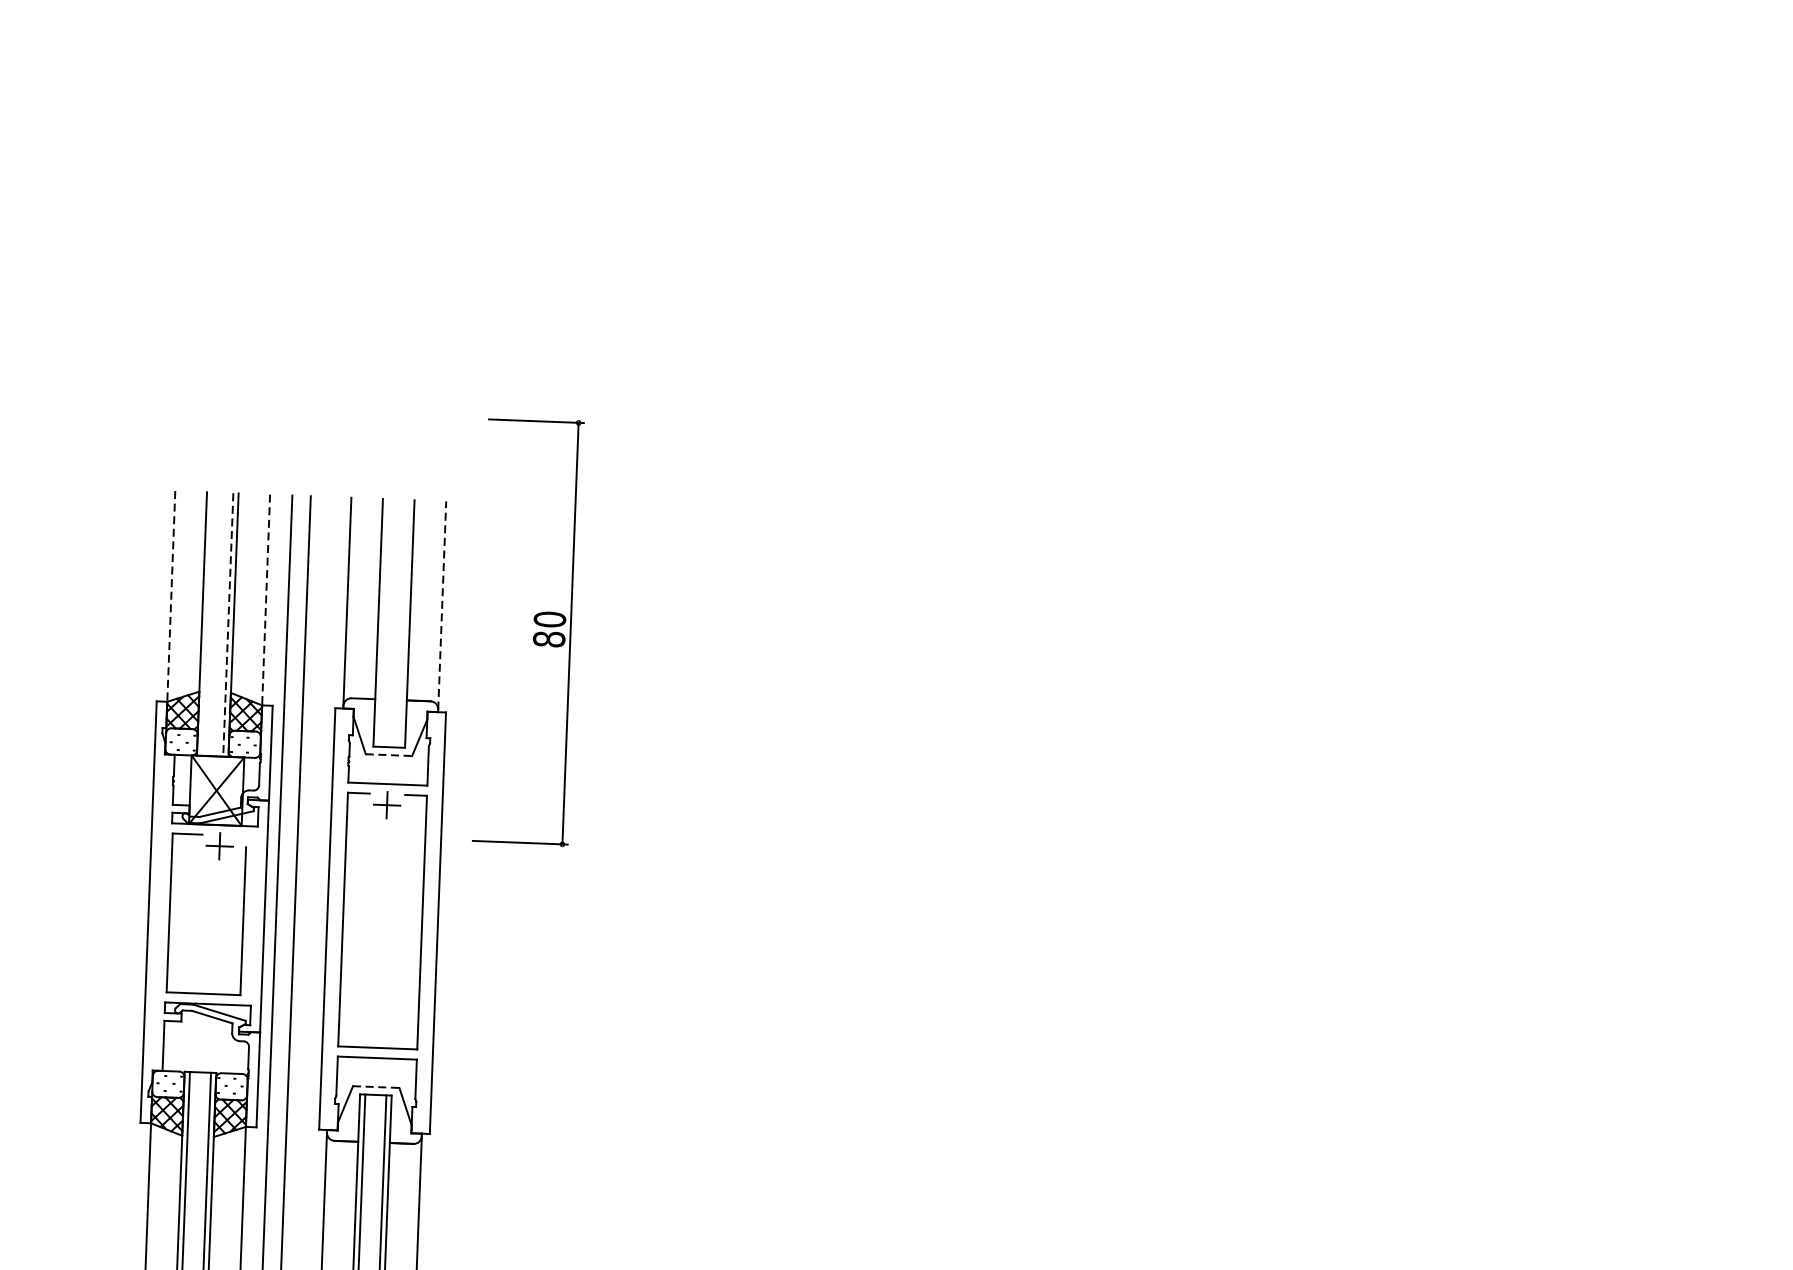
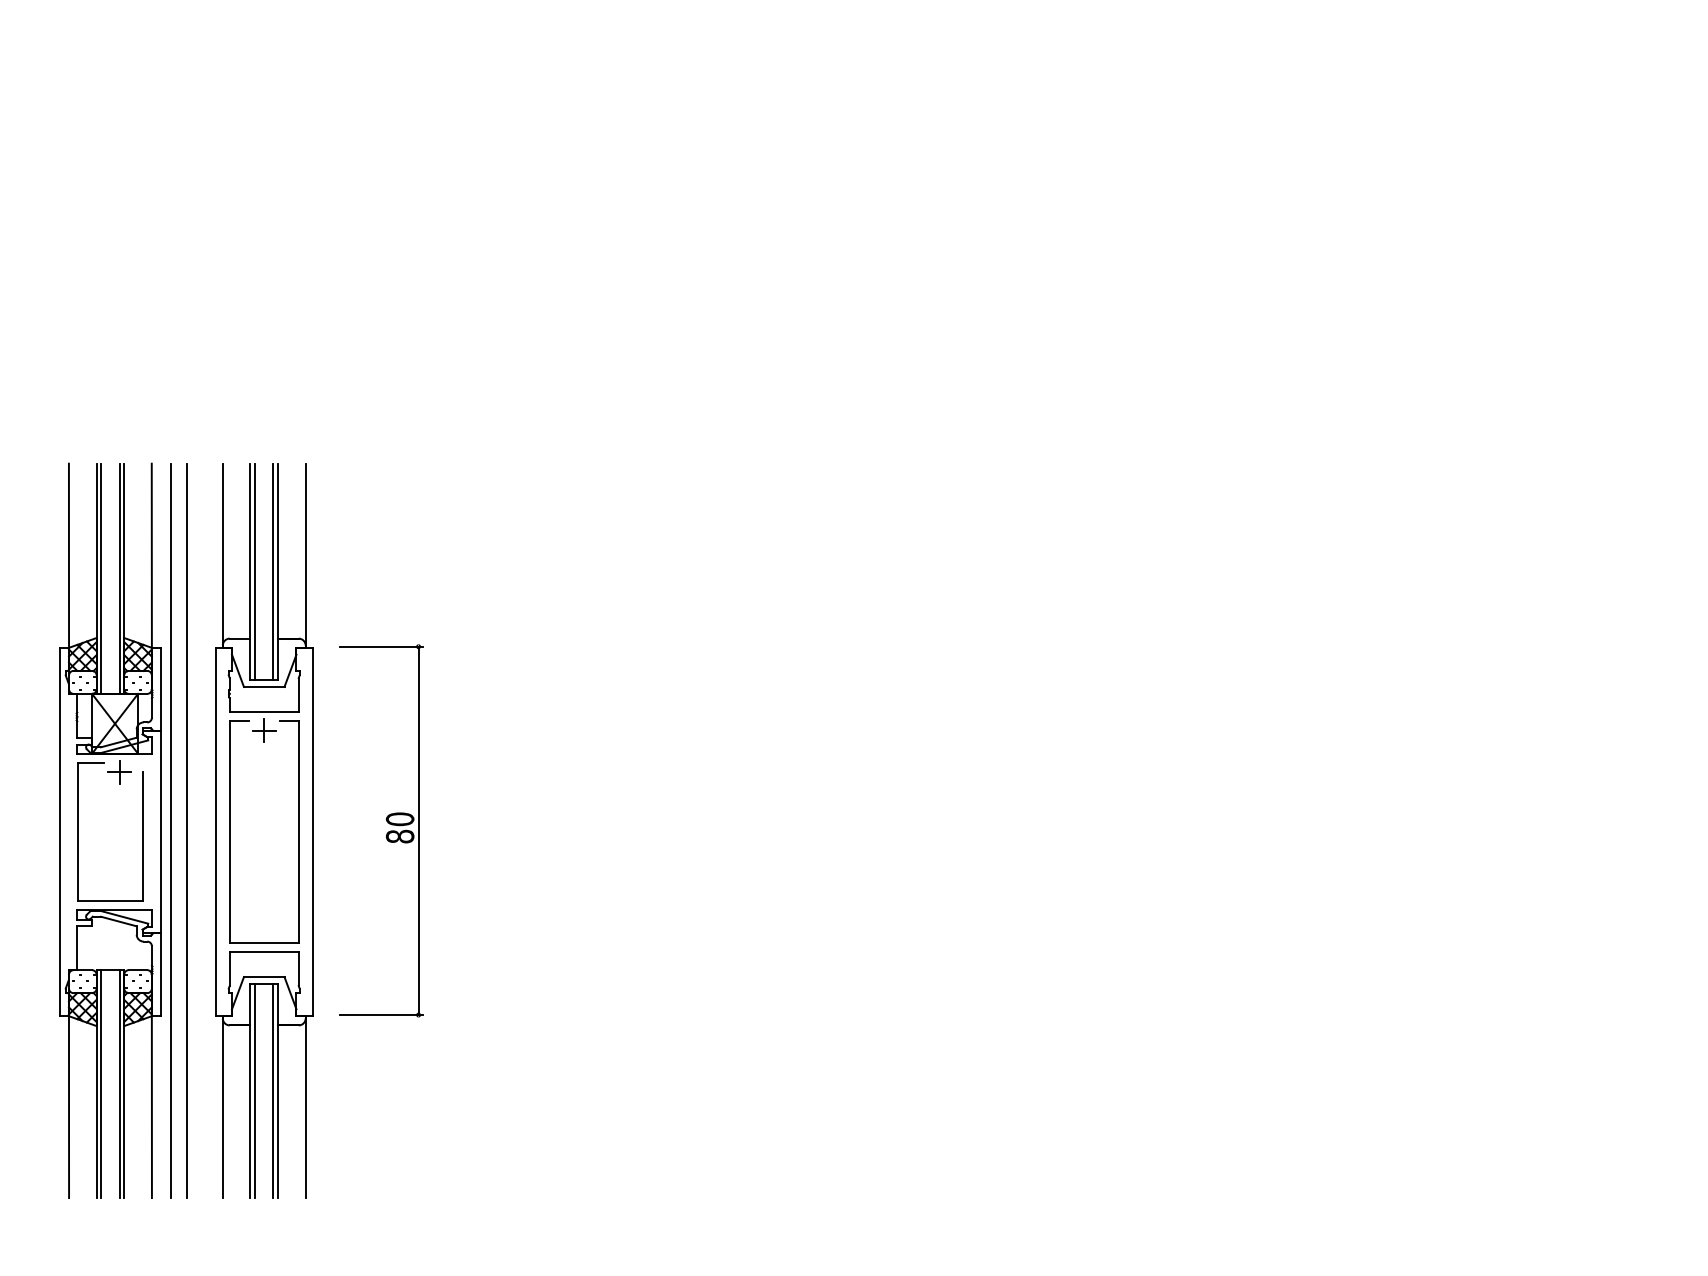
line: (170, 598) -> (68, 557), dashed -> solid
line: (265, 601) -> (151, 557), dashed -> solid
line: (442, 605) -> (305, 554), dashed -> solid
line: (382, 622) -> (254, 571), added
line: (207, 623) -> (101, 578), added
line: (404, 623) -> (273, 571), added
line: (228, 625) -> (119, 579), dashed -> solid
part: (528, 631) -> (381, 830), moved
line: (389, 754) -> (264, 686), dashed -> solid
line: (376, 1087) -> (264, 977), dashed -> solid

